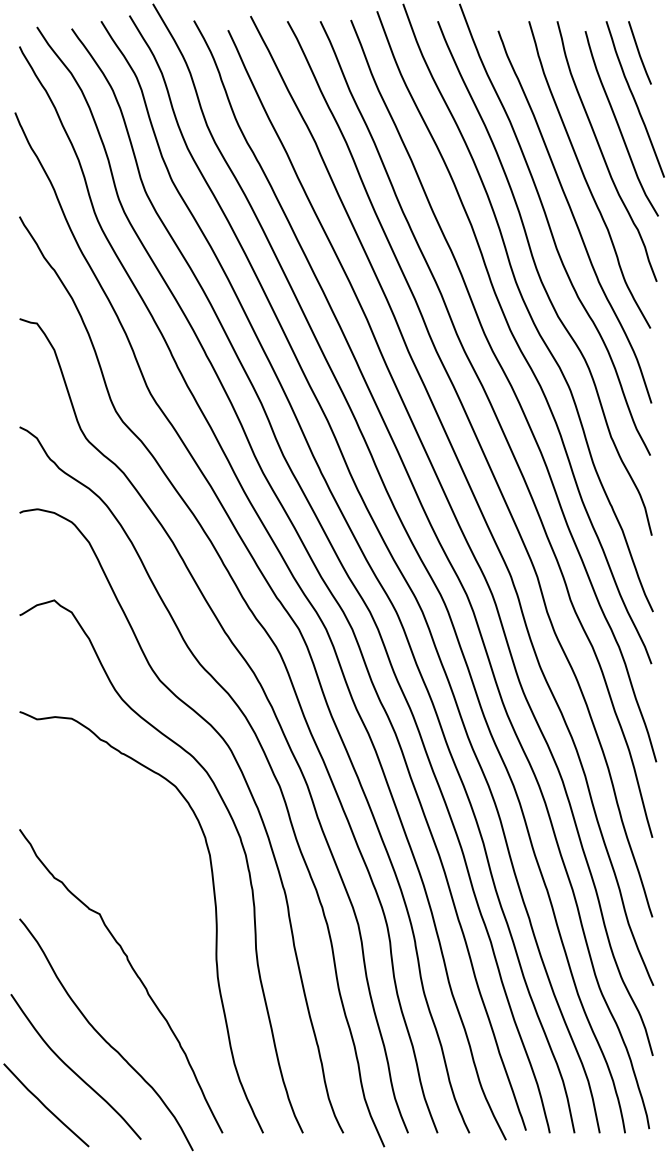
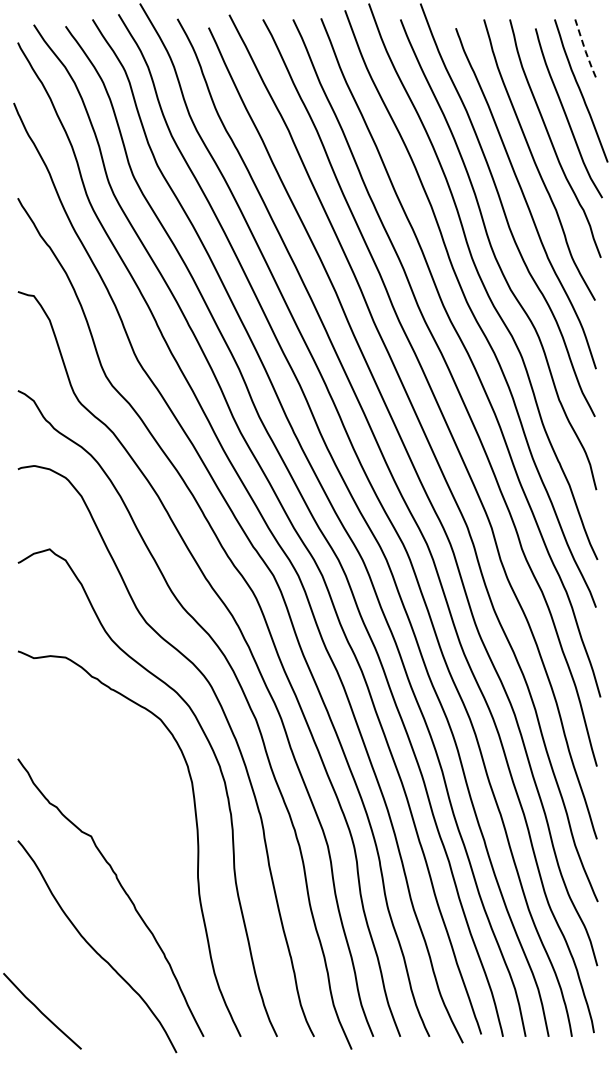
line: (639, 55) -> (585, 50), solid -> dashed
curve: (72, 1069) -> (66, 978), removed

